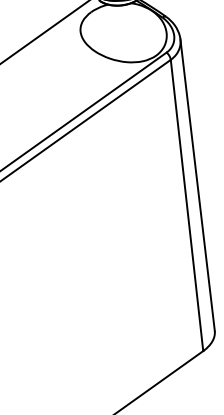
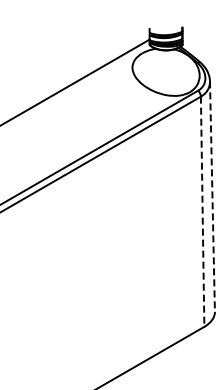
line: (197, 186) -> (212, 197), solid -> dashed
line: (186, 206) -> (202, 212), solid -> dashed

